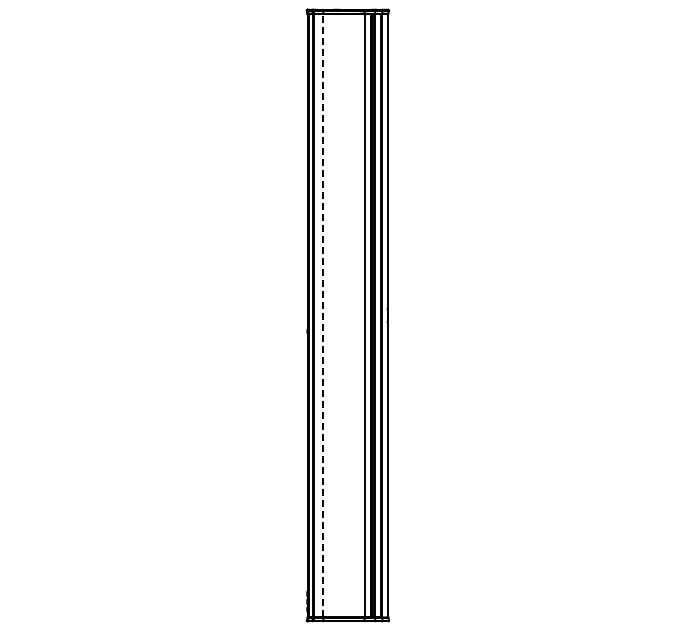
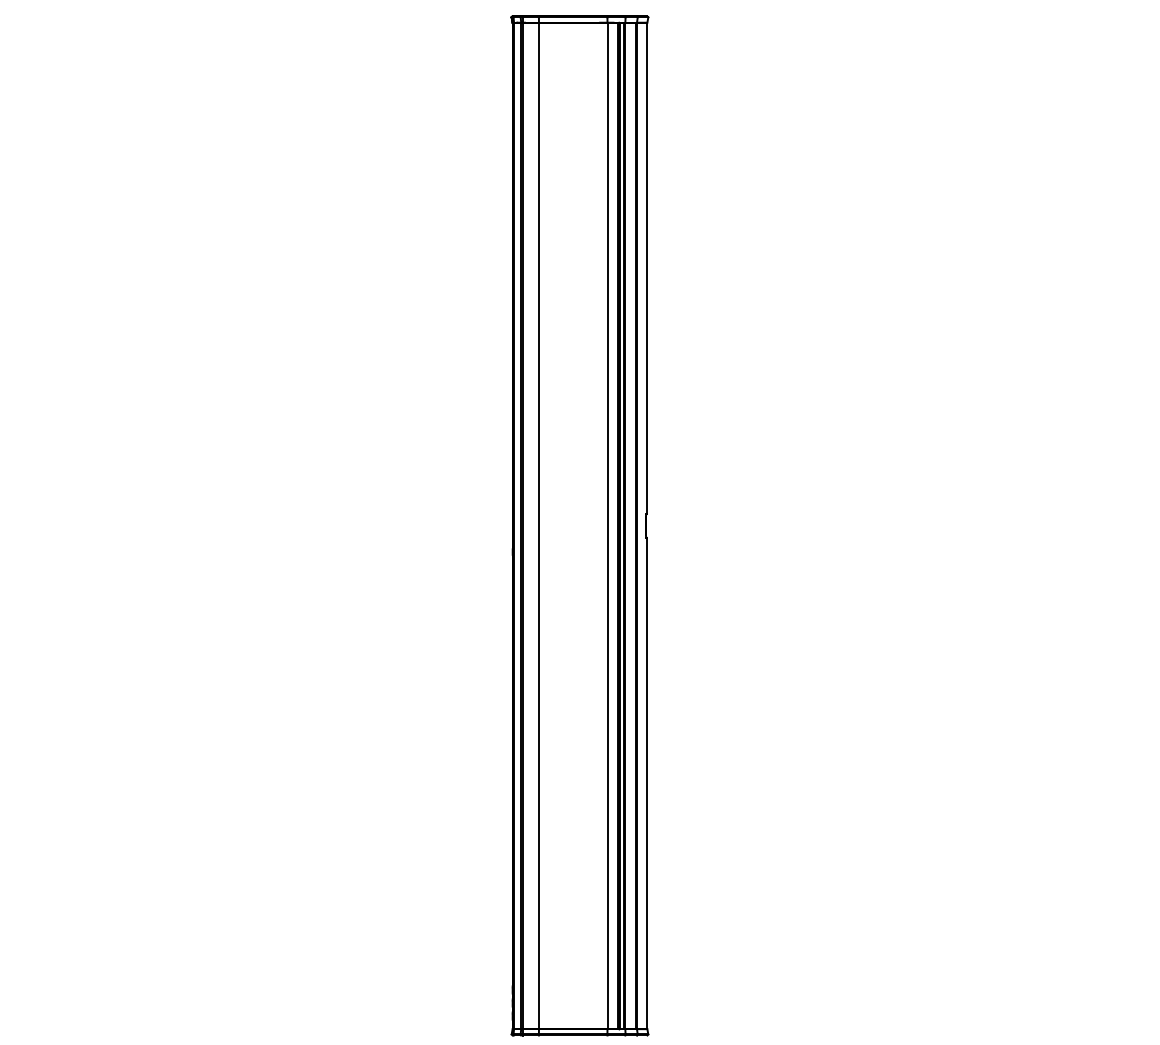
line: (323, 315) -> (539, 525), dashed -> solid

